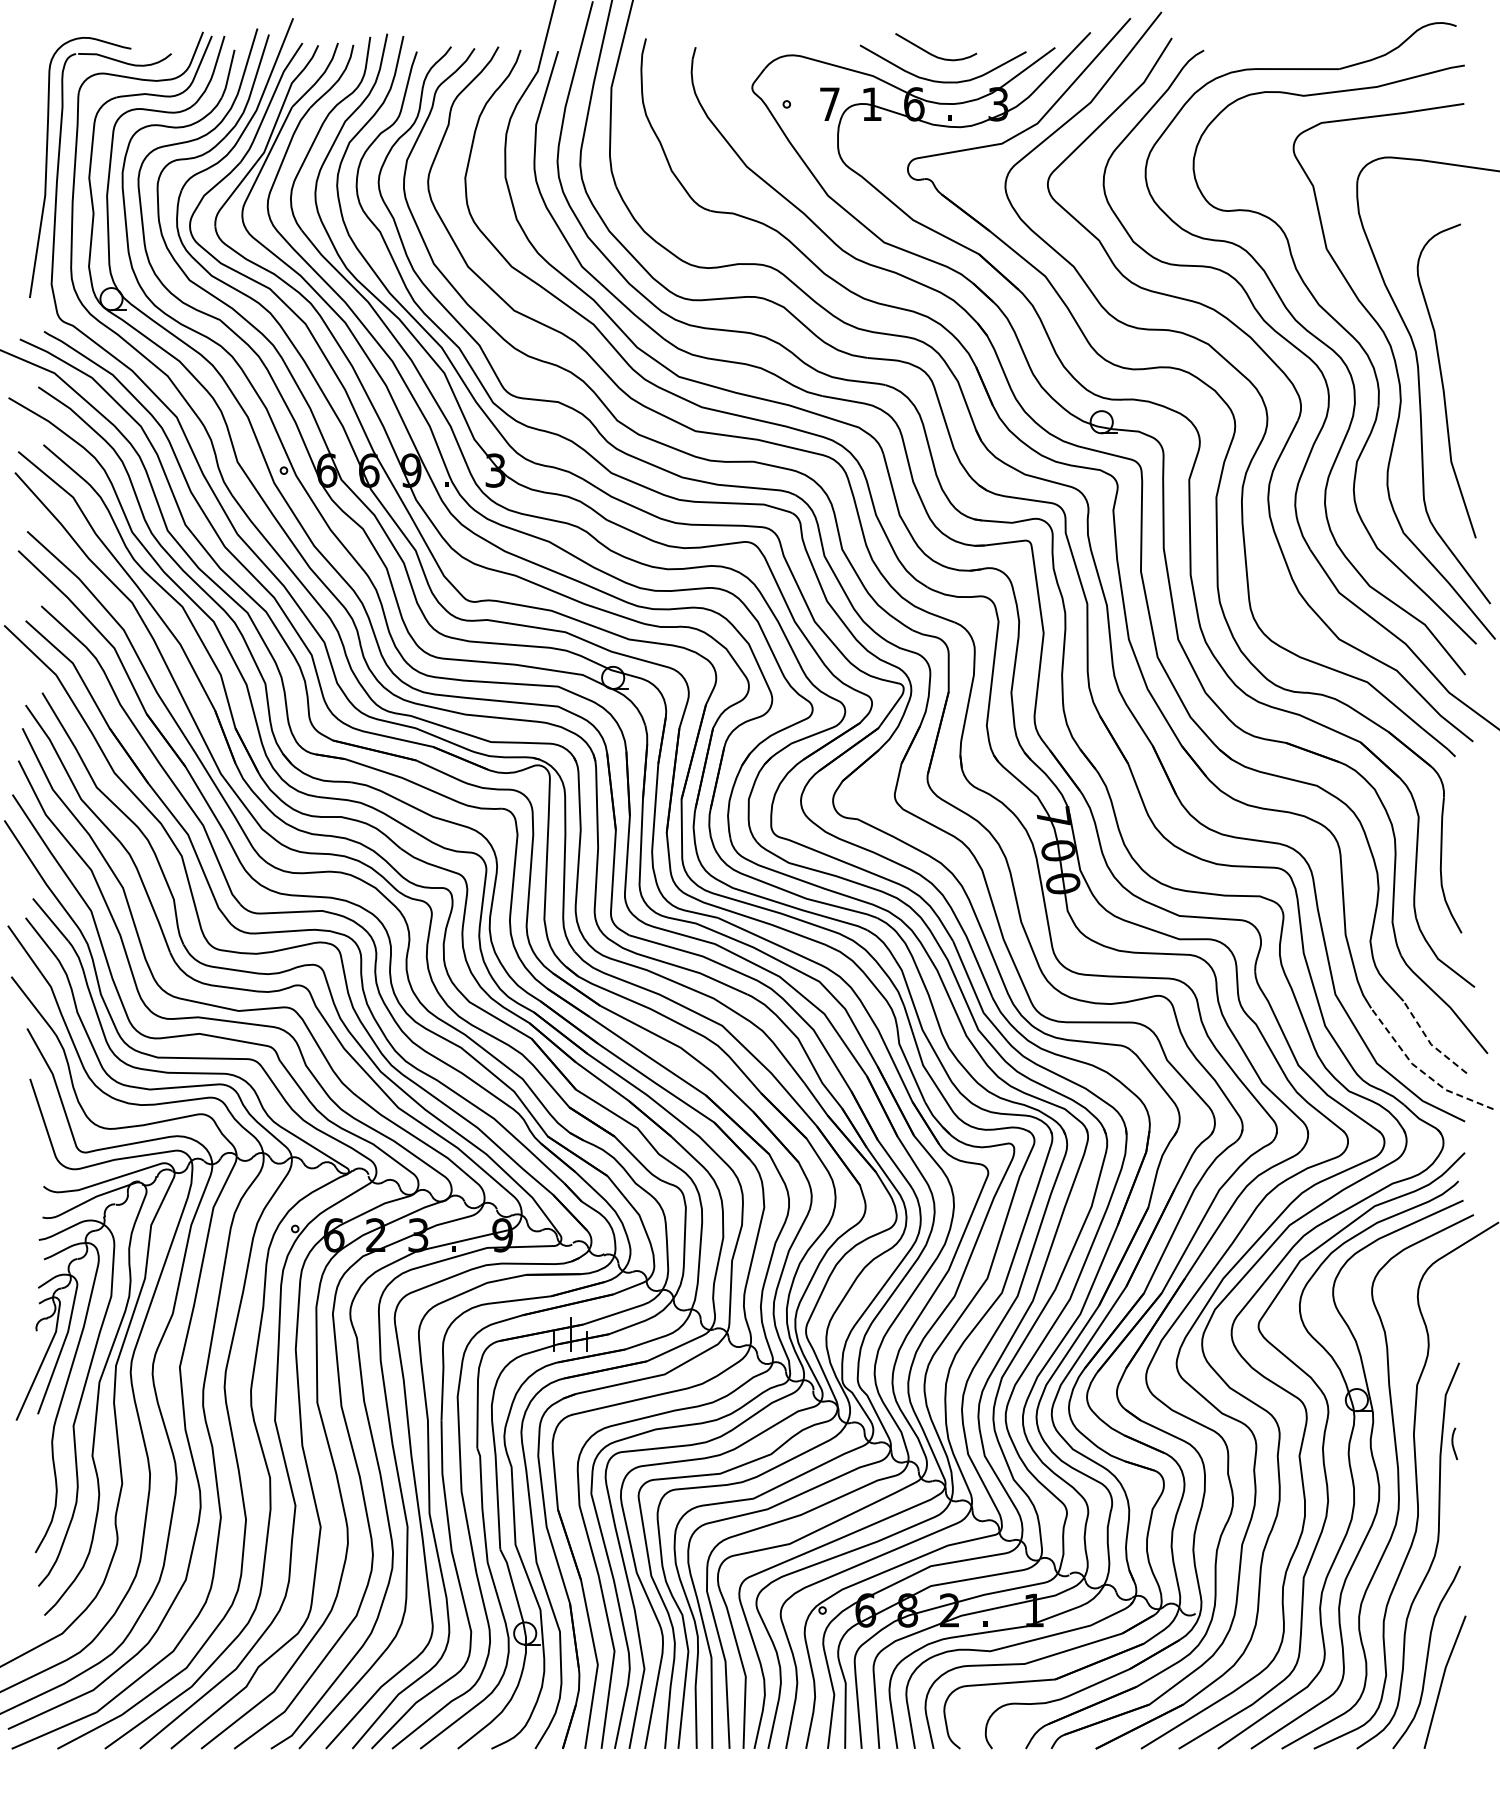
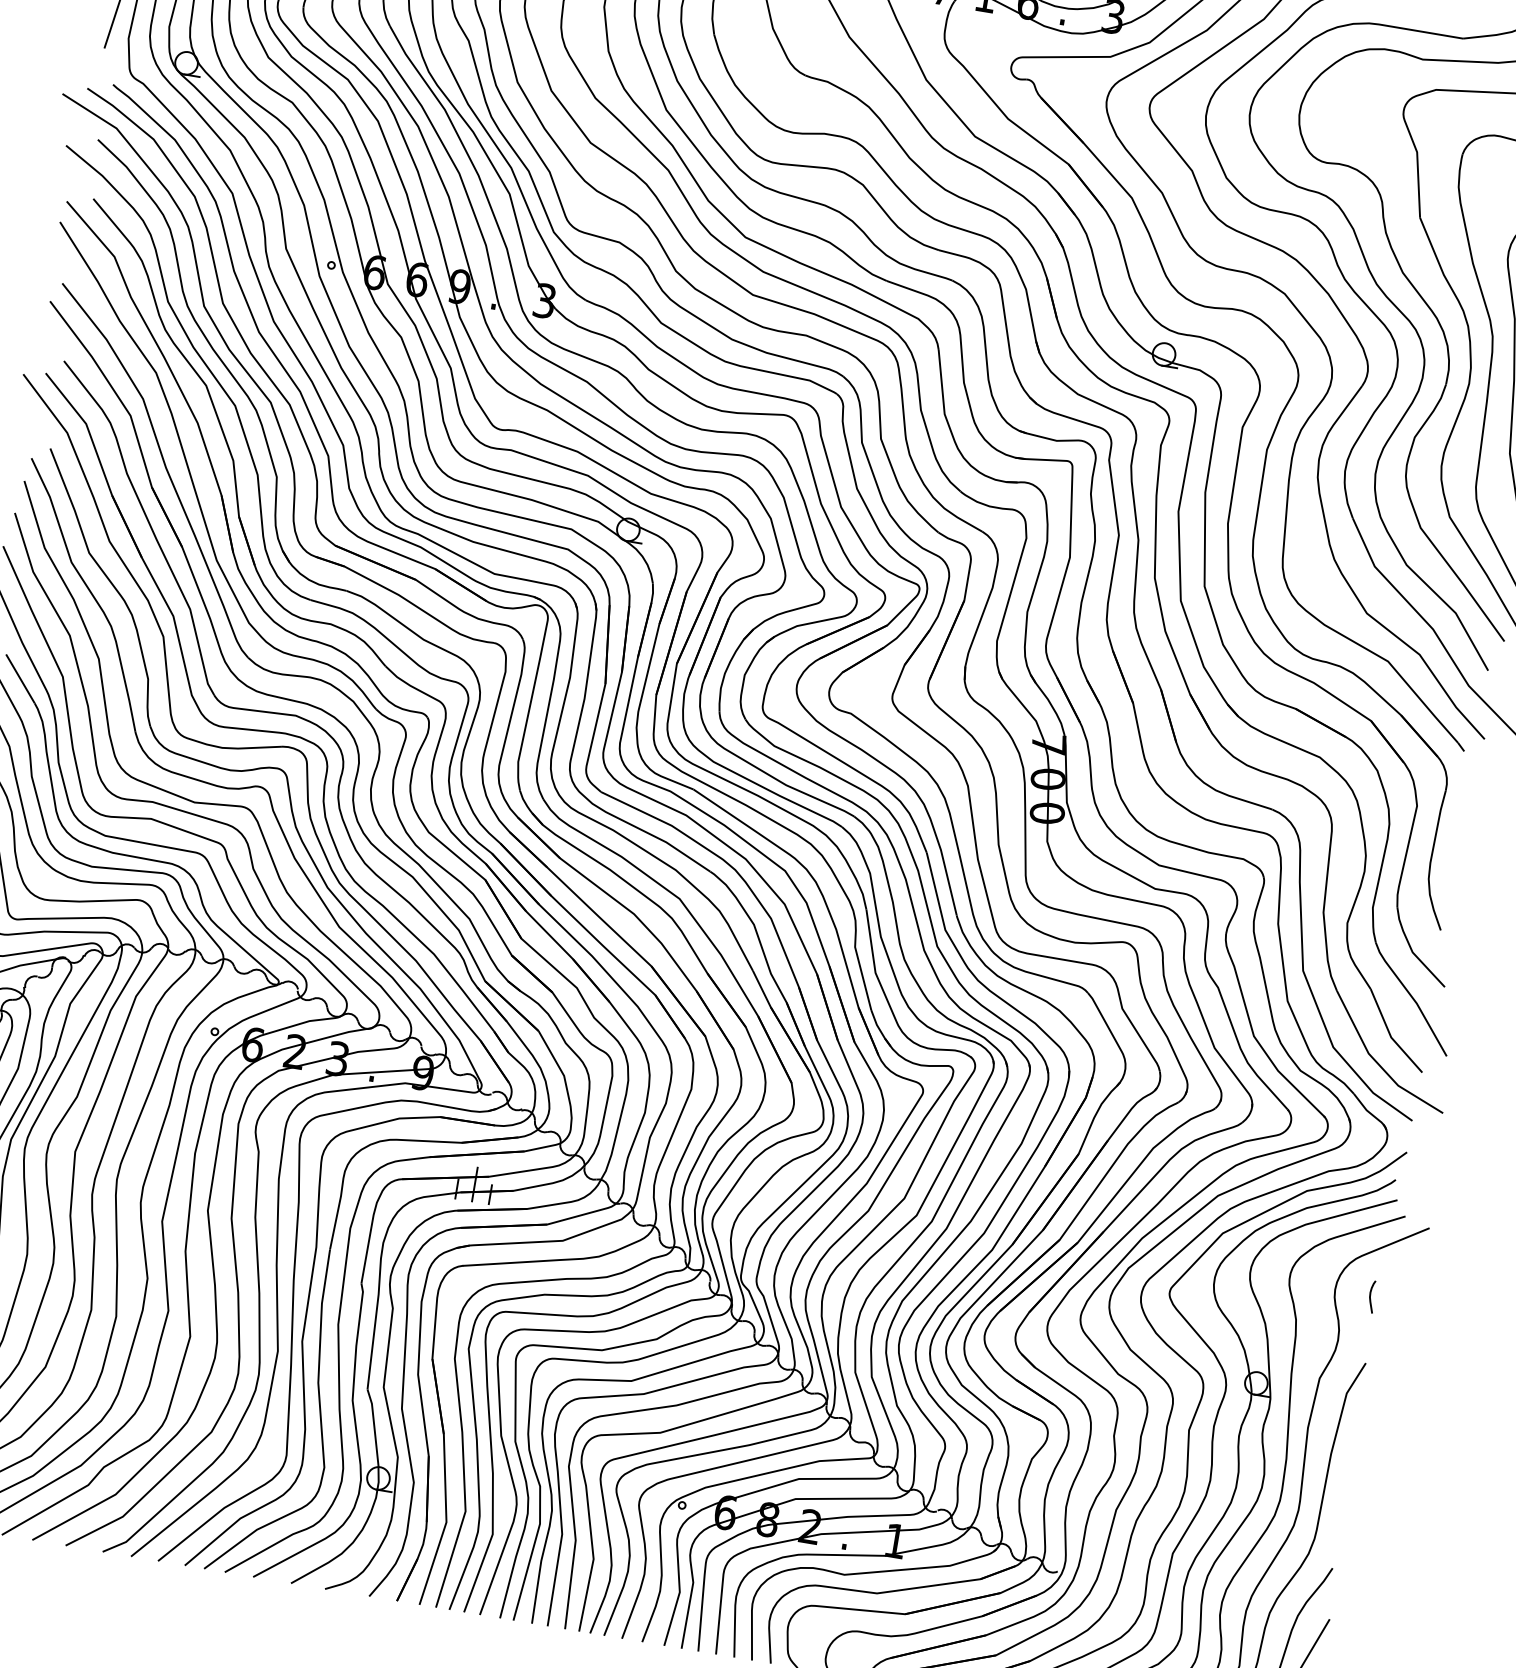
line: (1429, 1042) -> (1389, 1035), dashed -> solid
line: (1422, 1071) -> (1377, 1063), dashed -> solid
curve: (1453, 1443) -> (1371, 1296), moved

